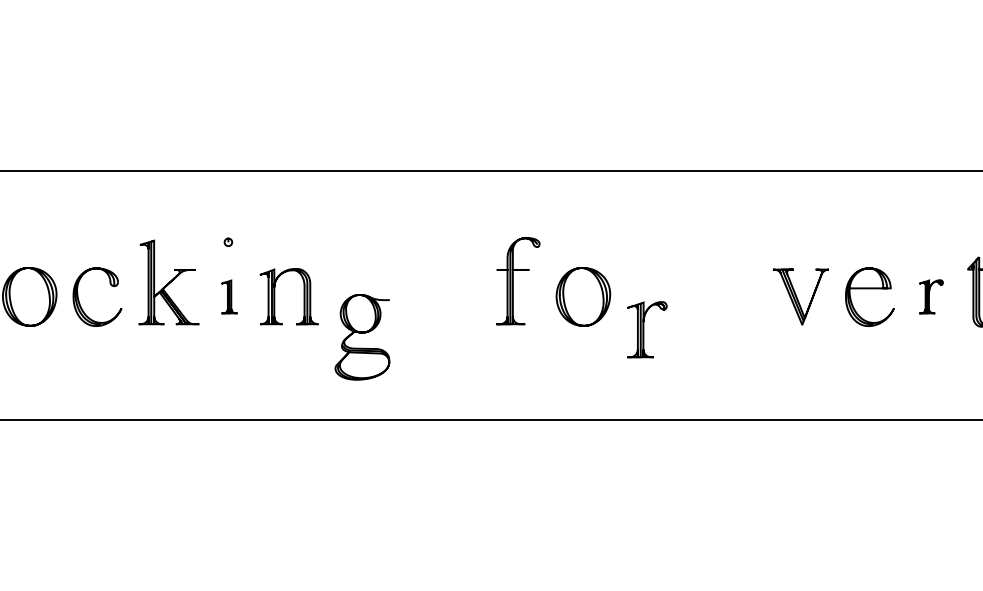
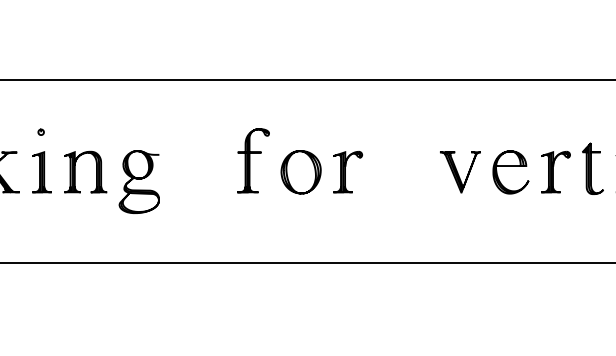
part: (229, 296) -> (41, 171), size x1.67
part: (931, 296) -> (556, 171), size x1.67
part: (647, 329) -> (348, 171), moved
part: (362, 337) -> (139, 182), moved

